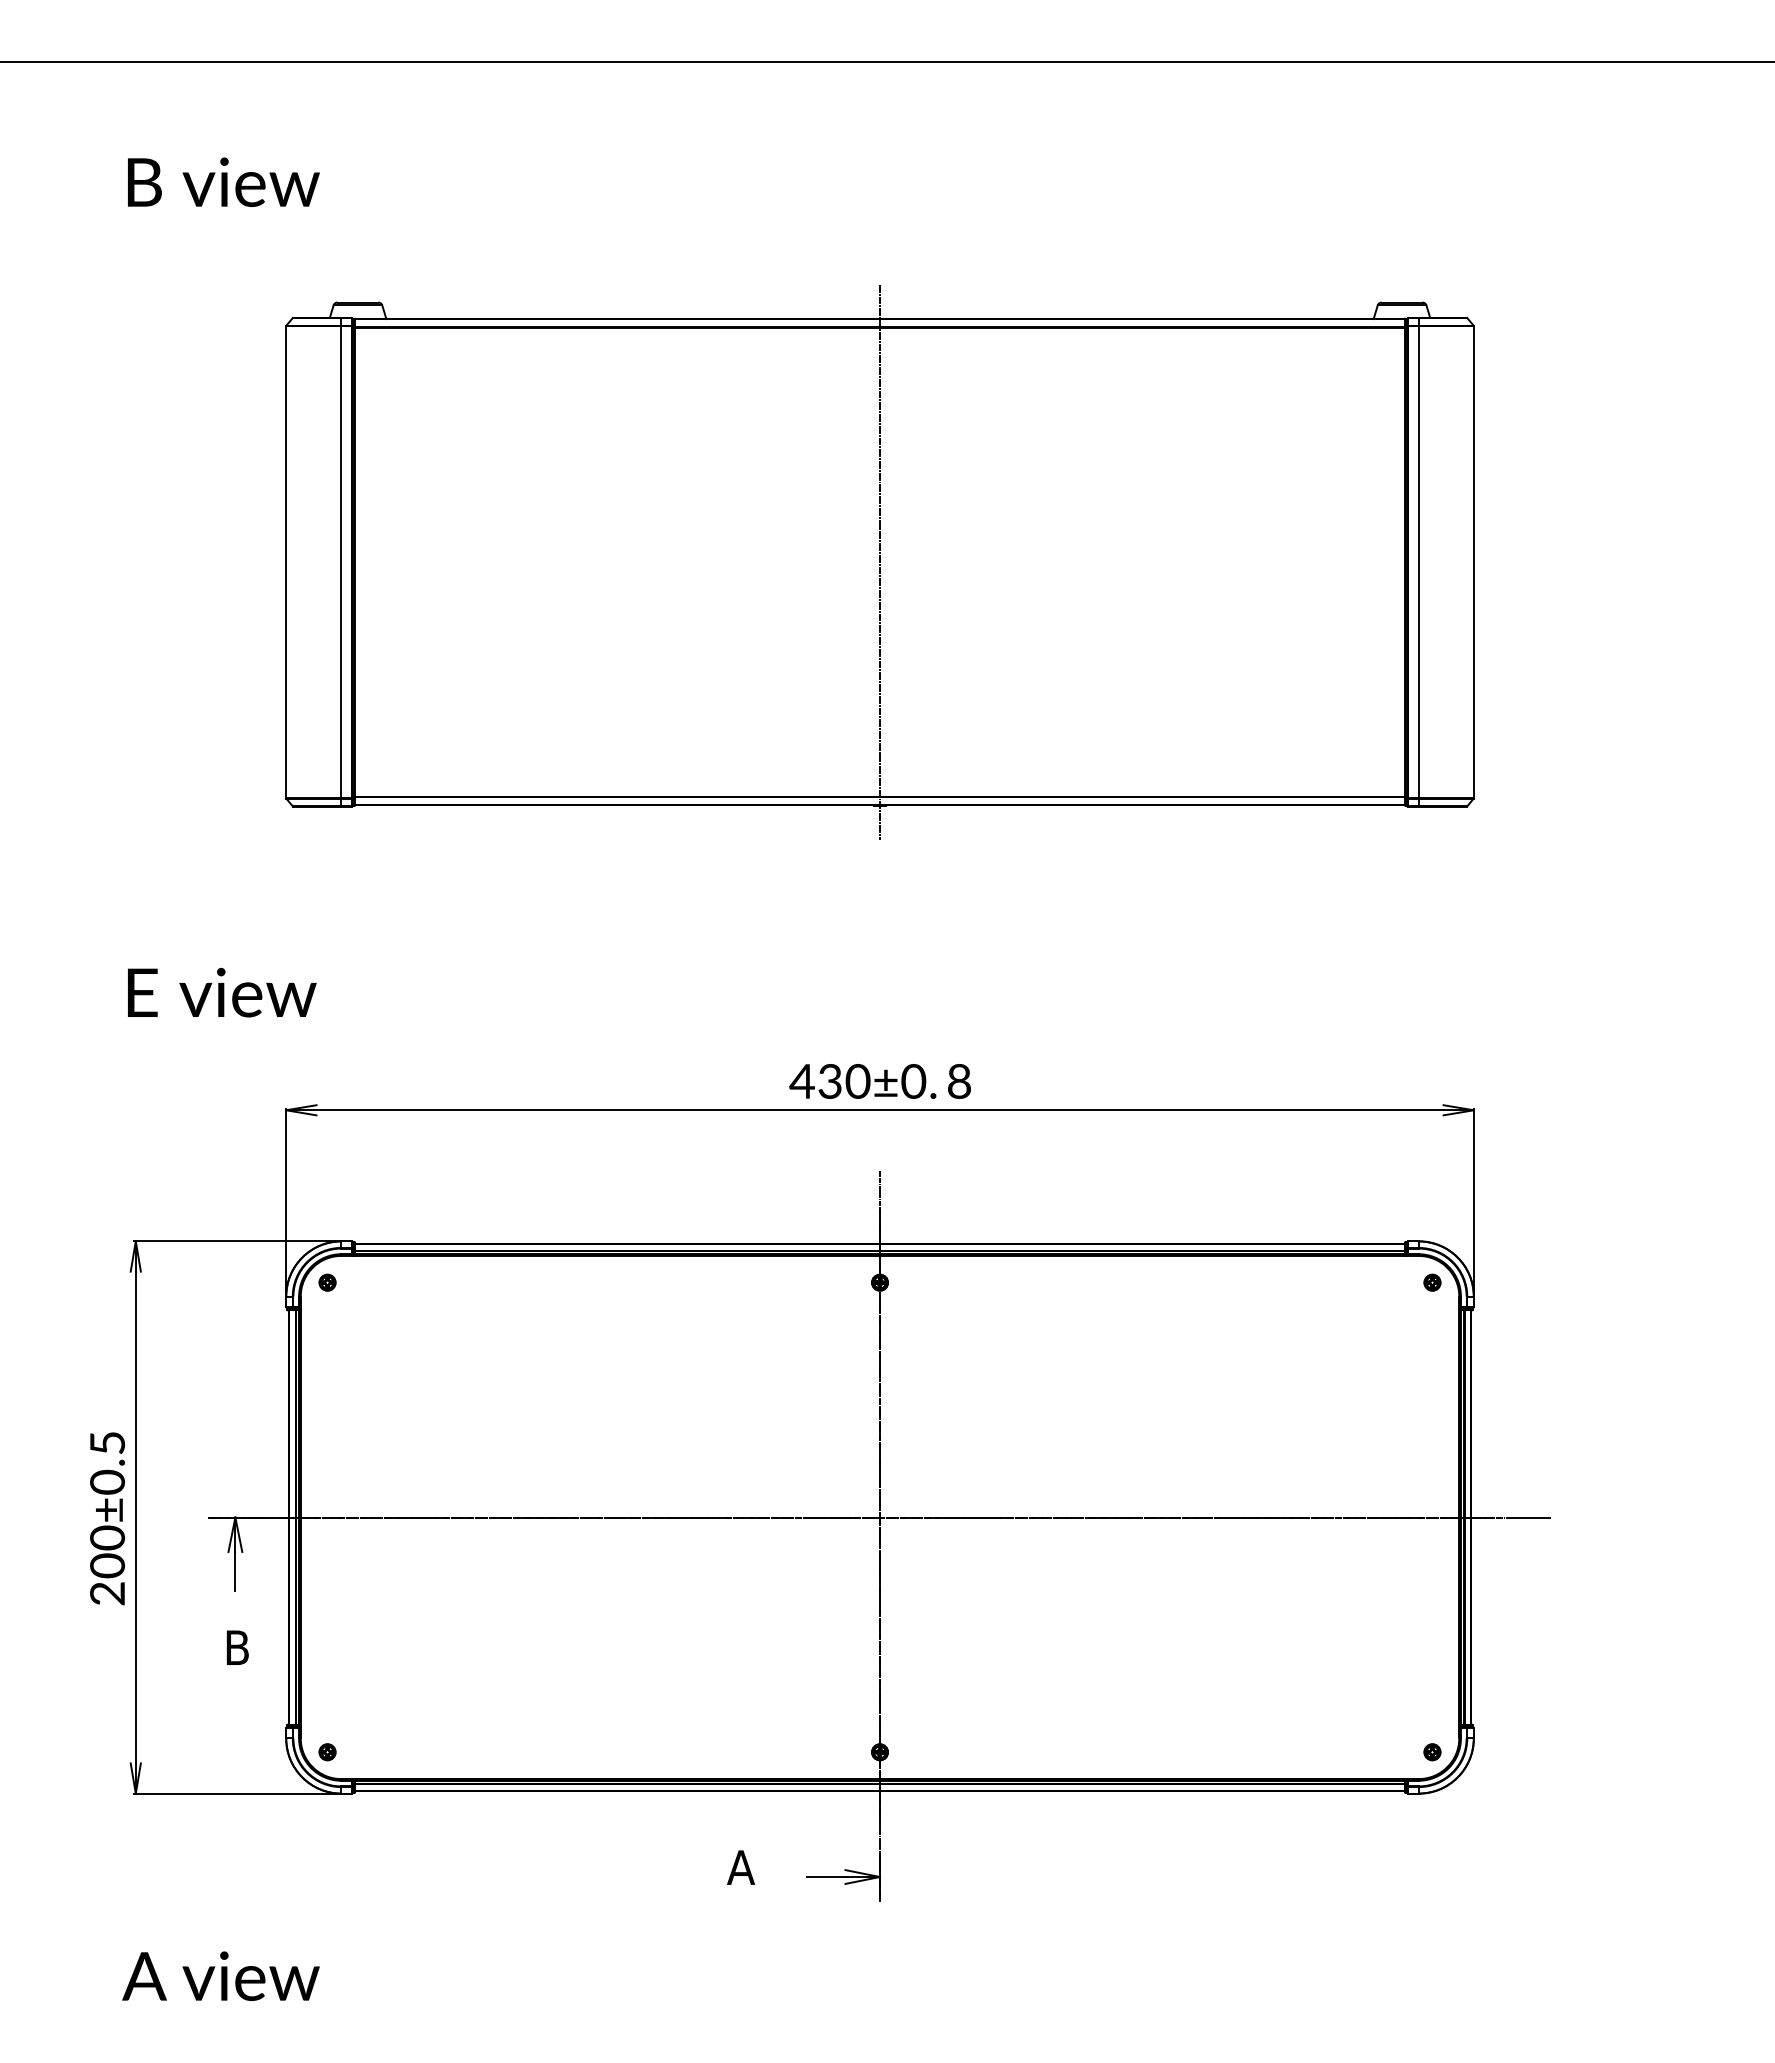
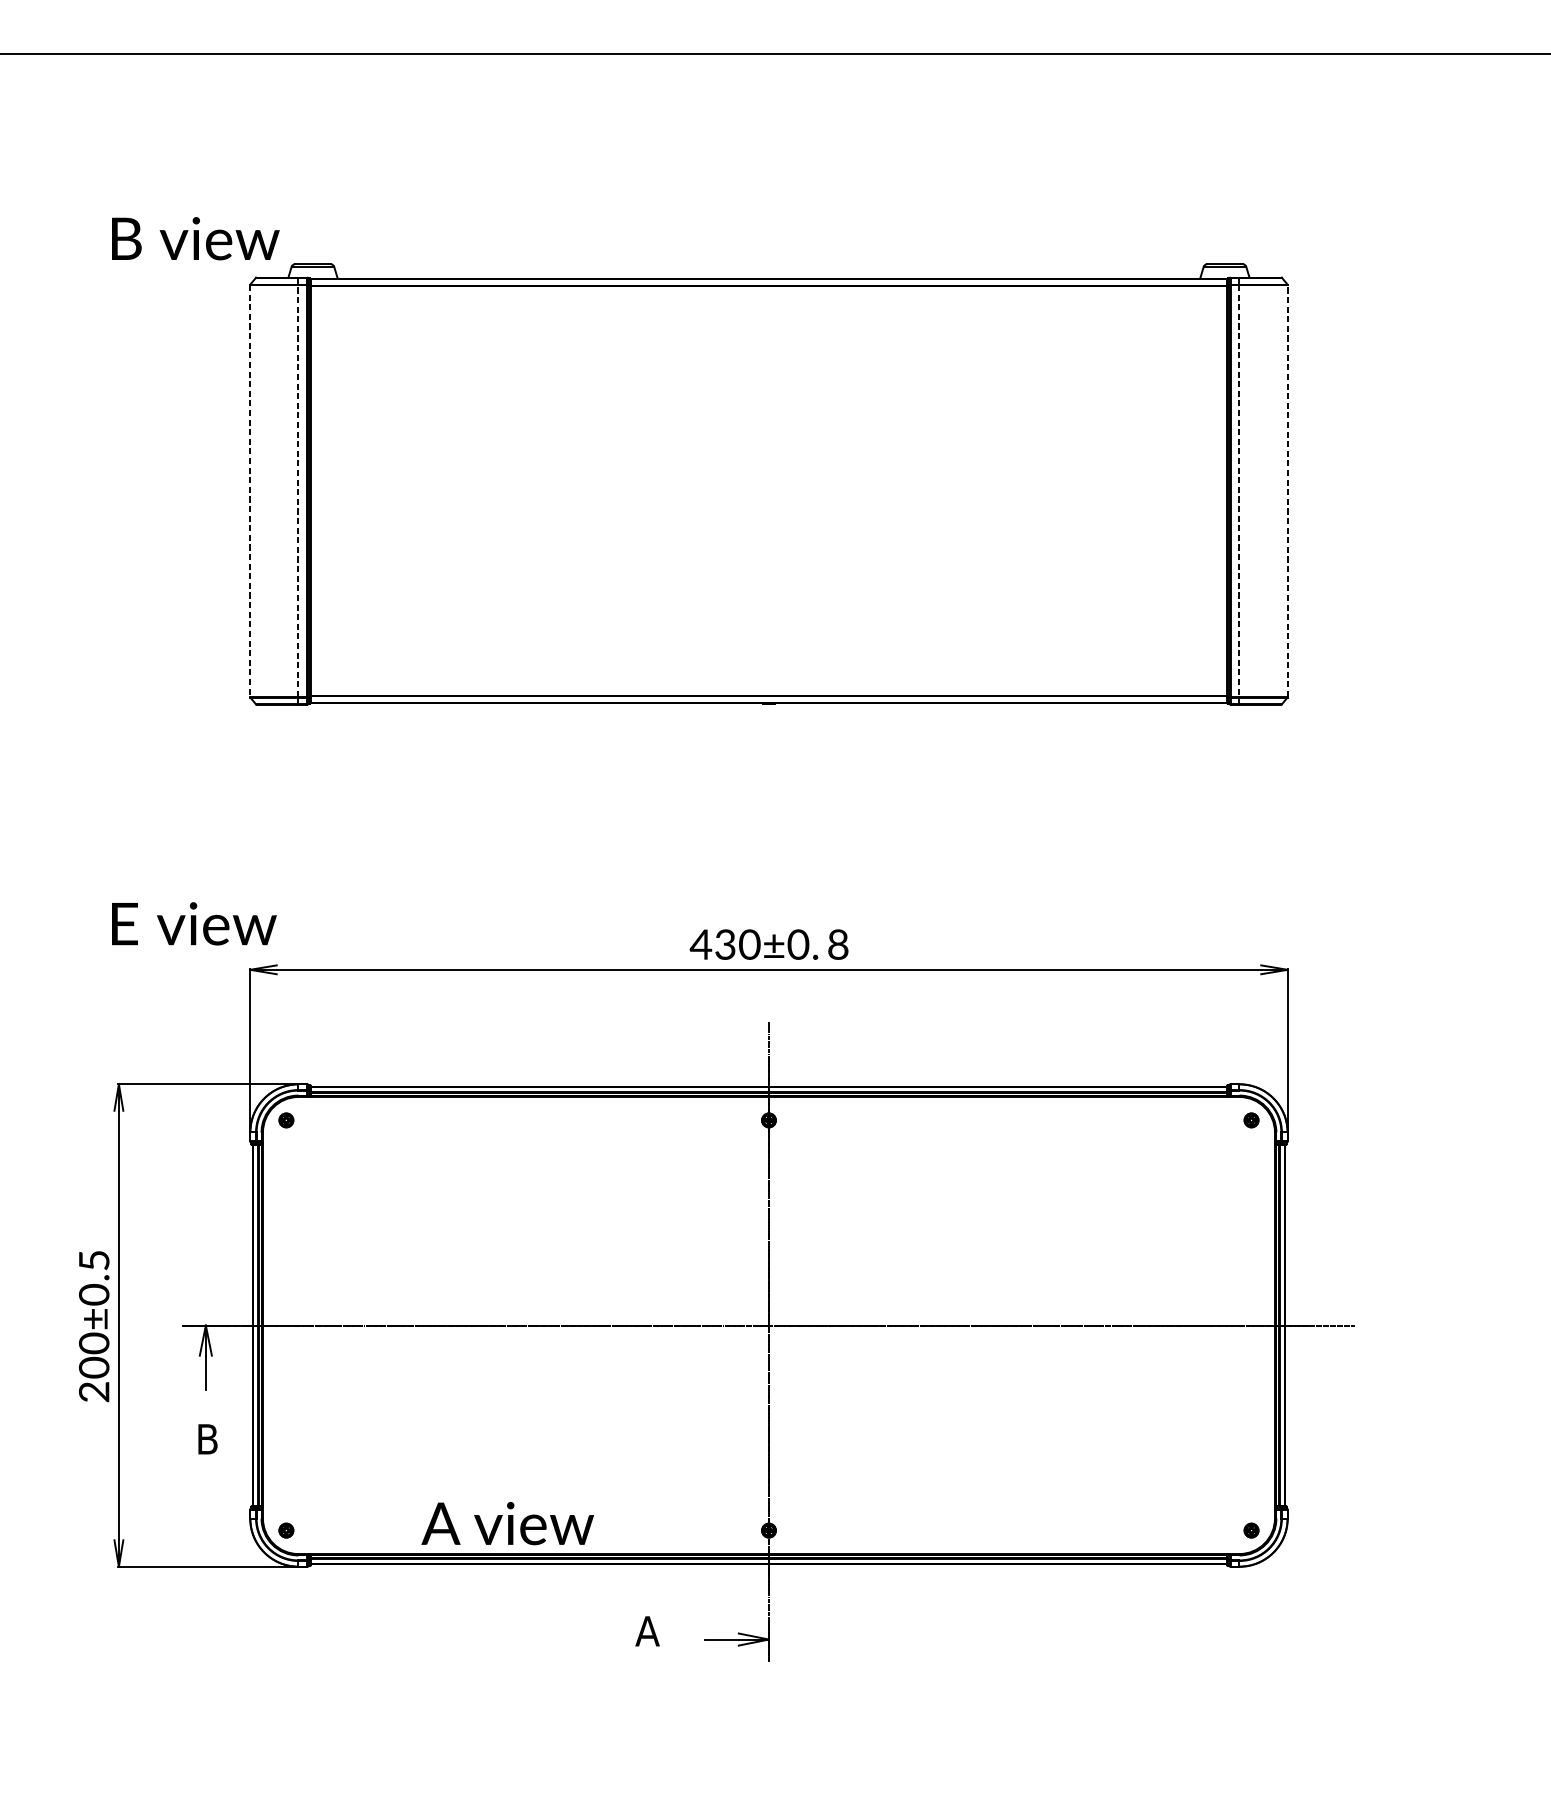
text: (223, 182) -> (195, 238), moved
line: (880, 561) -> (769, 490), removed
line: (286, 562) -> (250, 491), solid -> dashed
line: (341, 562) -> (298, 491), solid -> dashed
line: (1418, 562) -> (1239, 491), solid -> dashed
line: (1473, 562) -> (1287, 491), solid -> dashed
text: (222, 992) -> (194, 923), moved
text: (220, 1975) -> (507, 1522), moved

